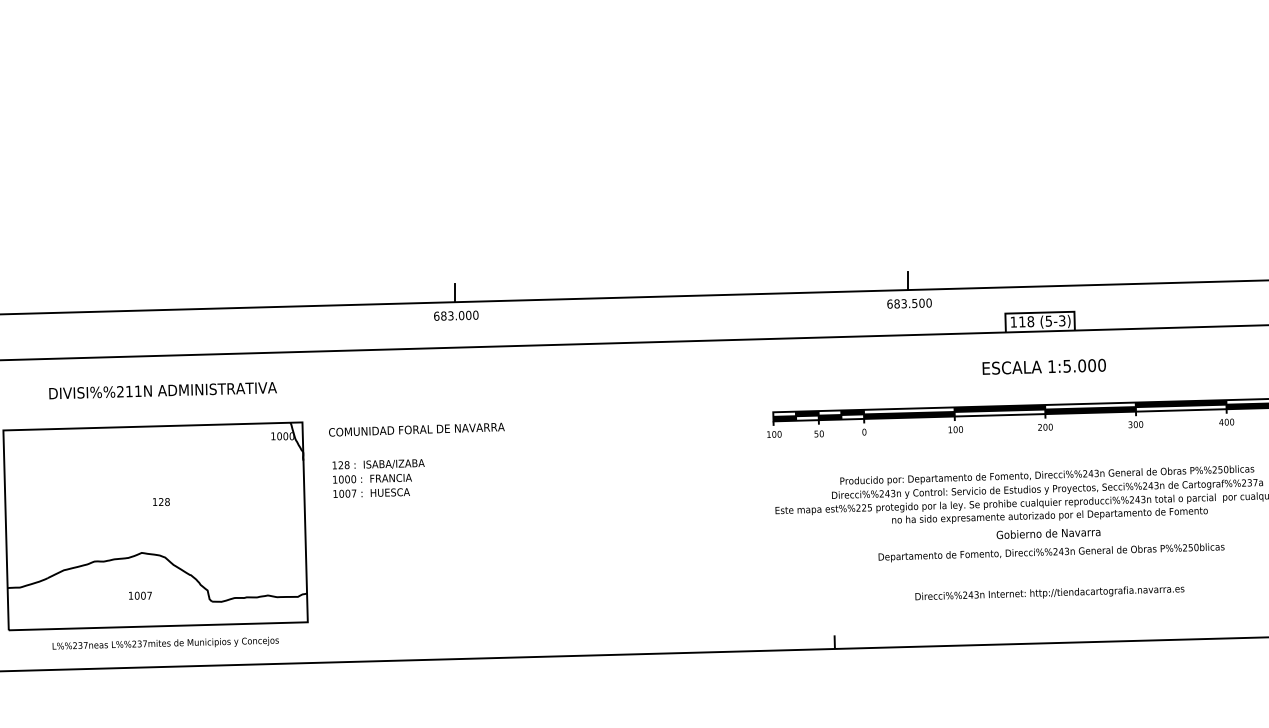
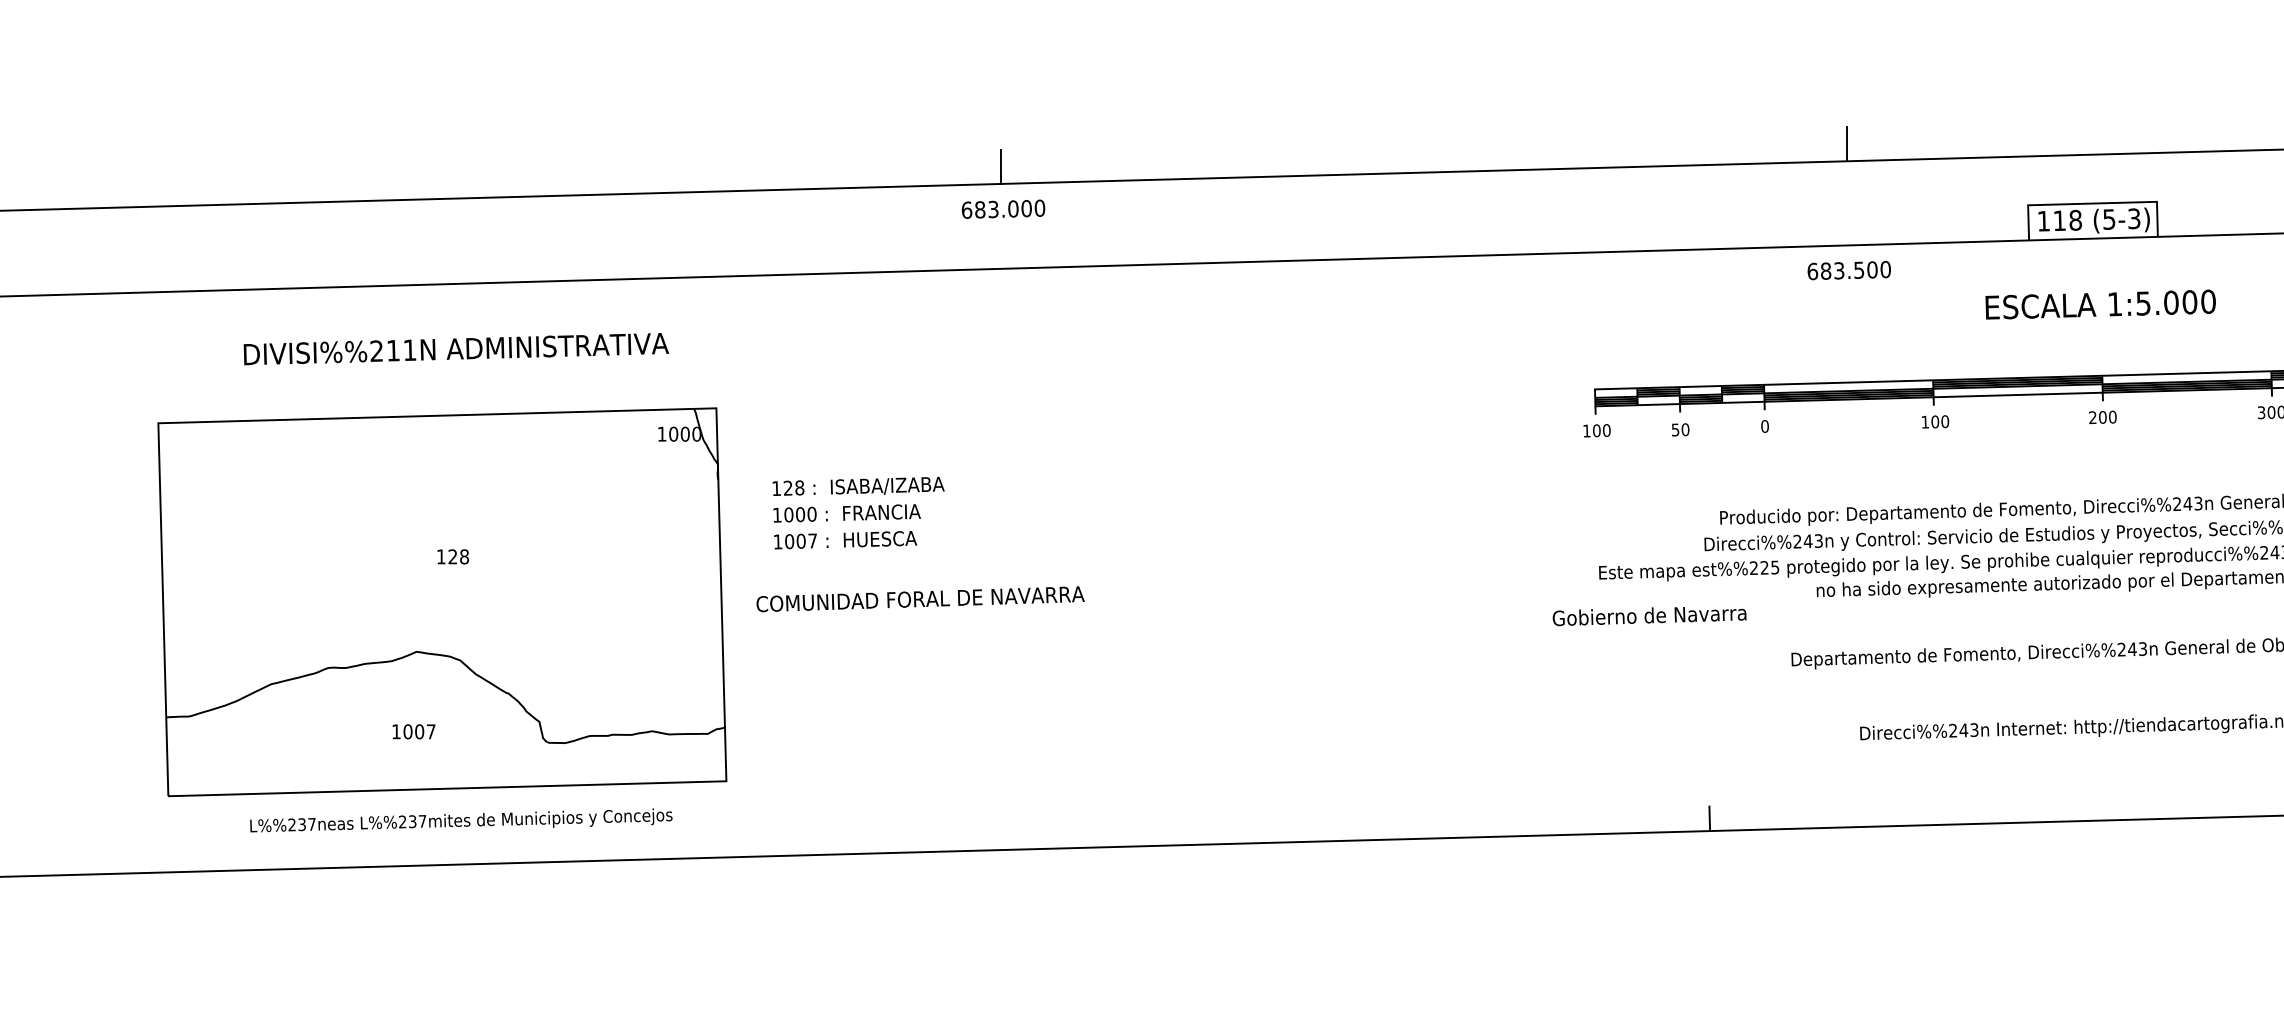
text: (909, 303) -> (1849, 270), moved
text: (416, 429) -> (919, 598), moved
text: (1048, 534) -> (1649, 617), moved

